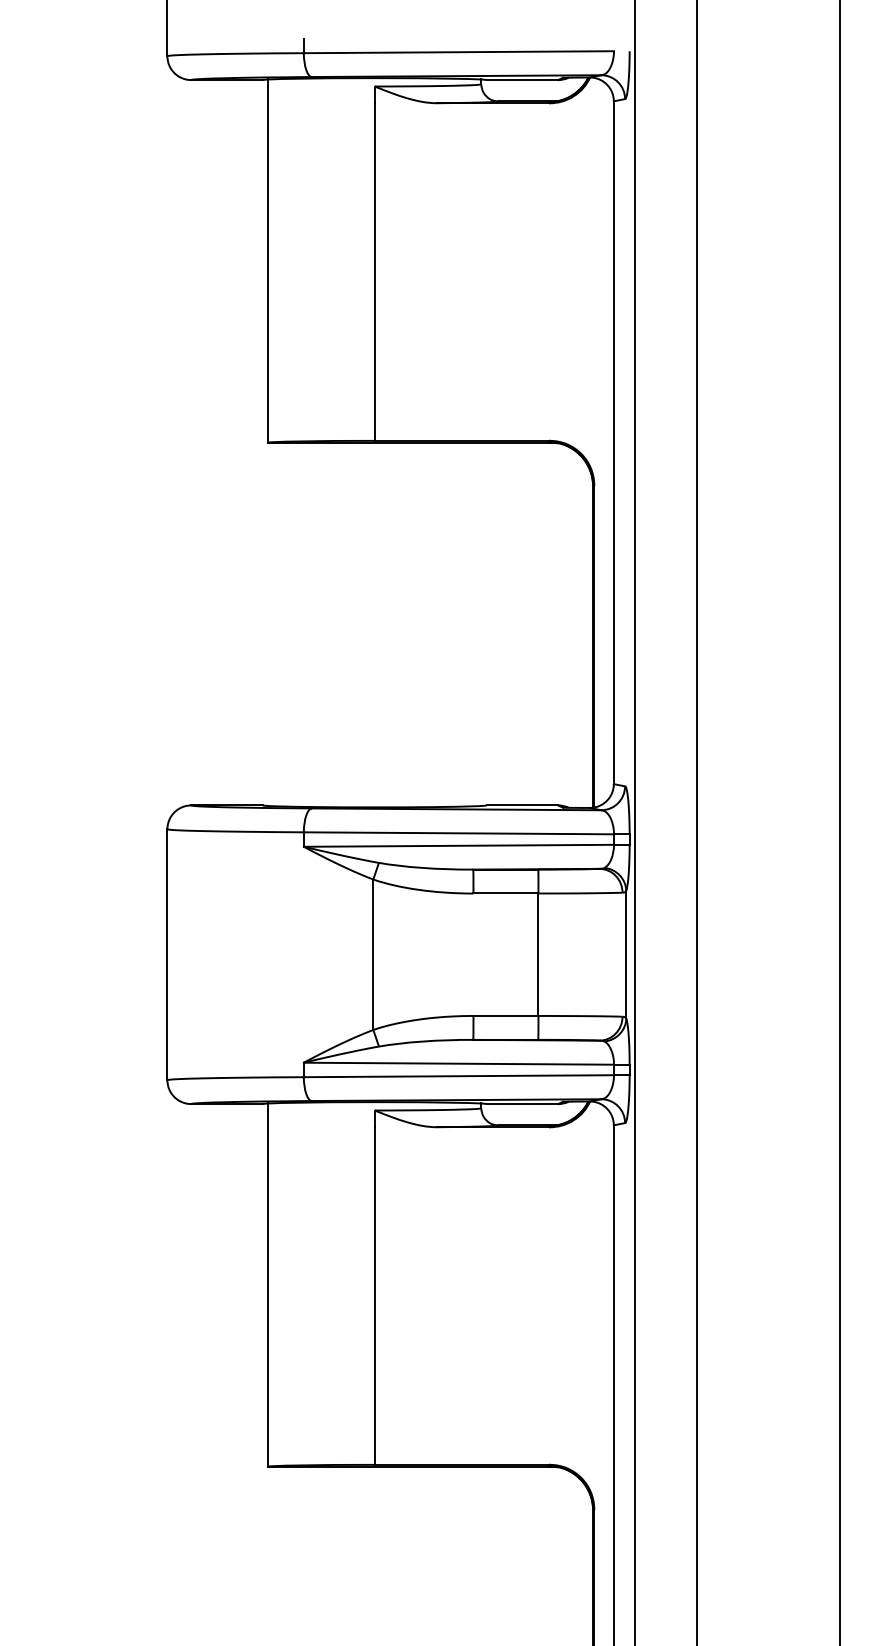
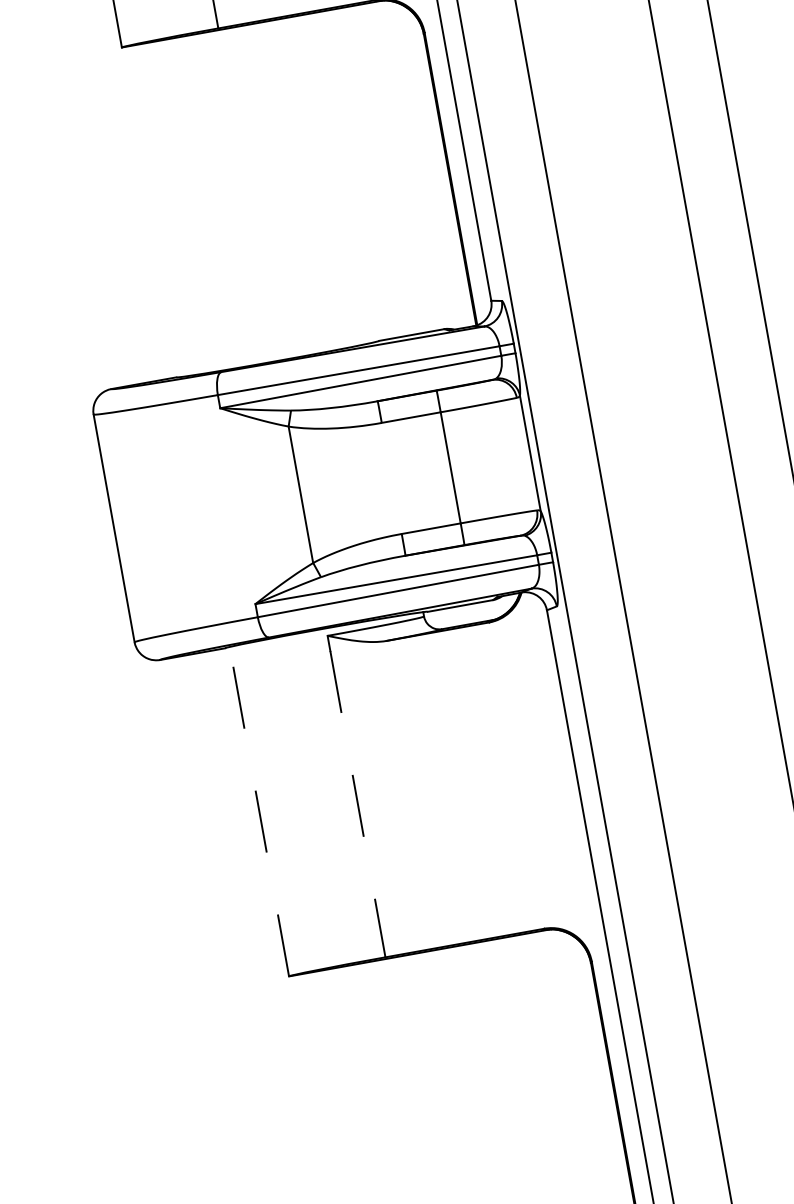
line: (268, 1285) -> (259, 811), solid -> dashed
line: (374, 1296) -> (357, 804), solid -> dashed

